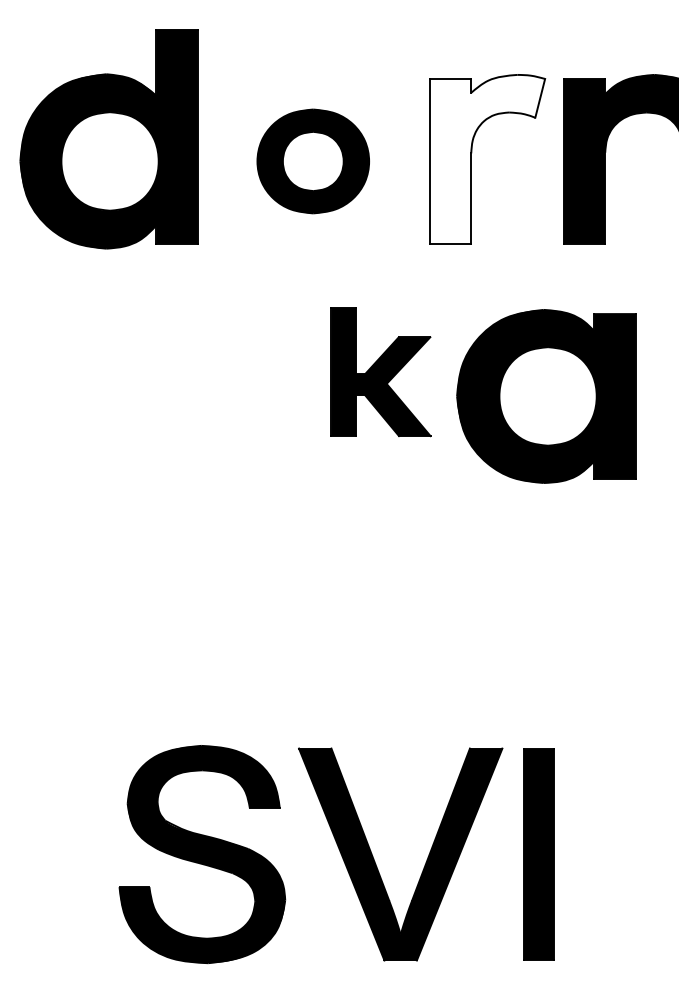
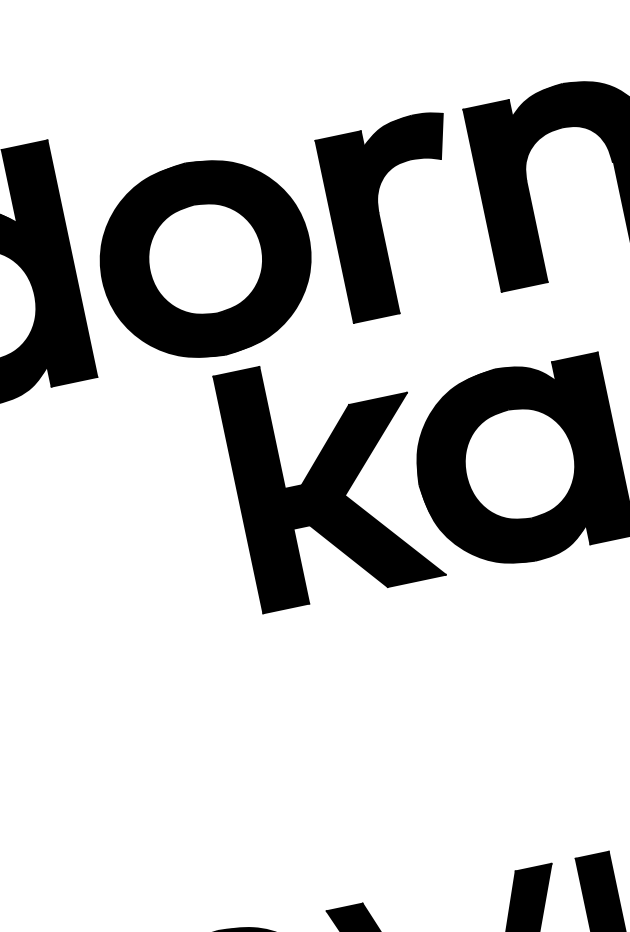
fill: (487, 158) -> (397, 215), added
part: (313, 161) -> (206, 259), size x1.67
part: (380, 371) -> (328, 475), size x1.67

